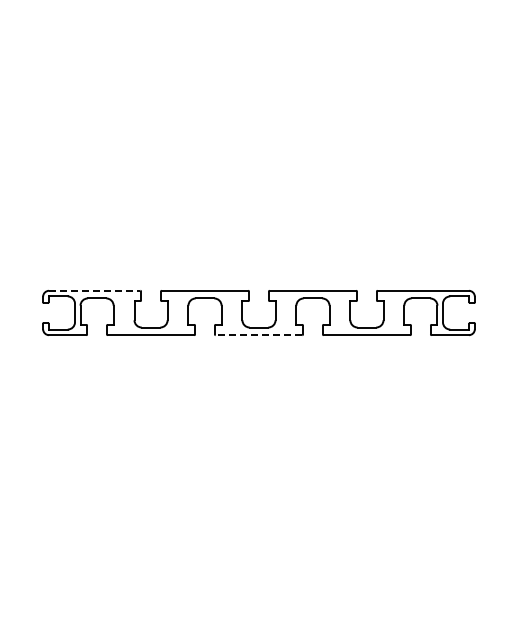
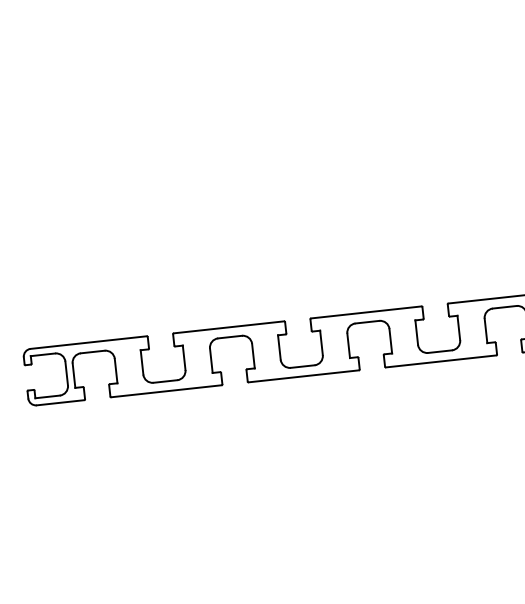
line: (94, 290) -> (88, 342), dashed -> solid
line: (258, 335) -> (303, 376), dashed -> solid

